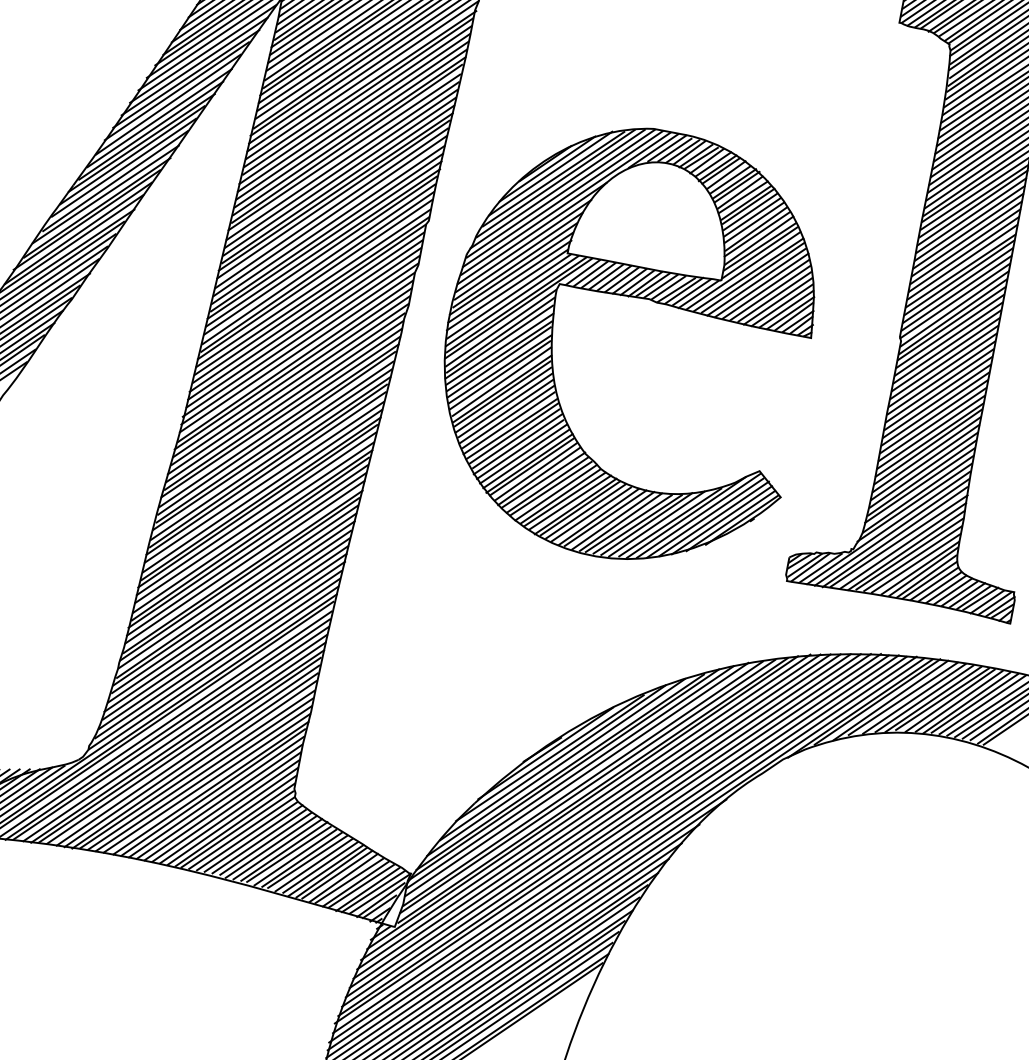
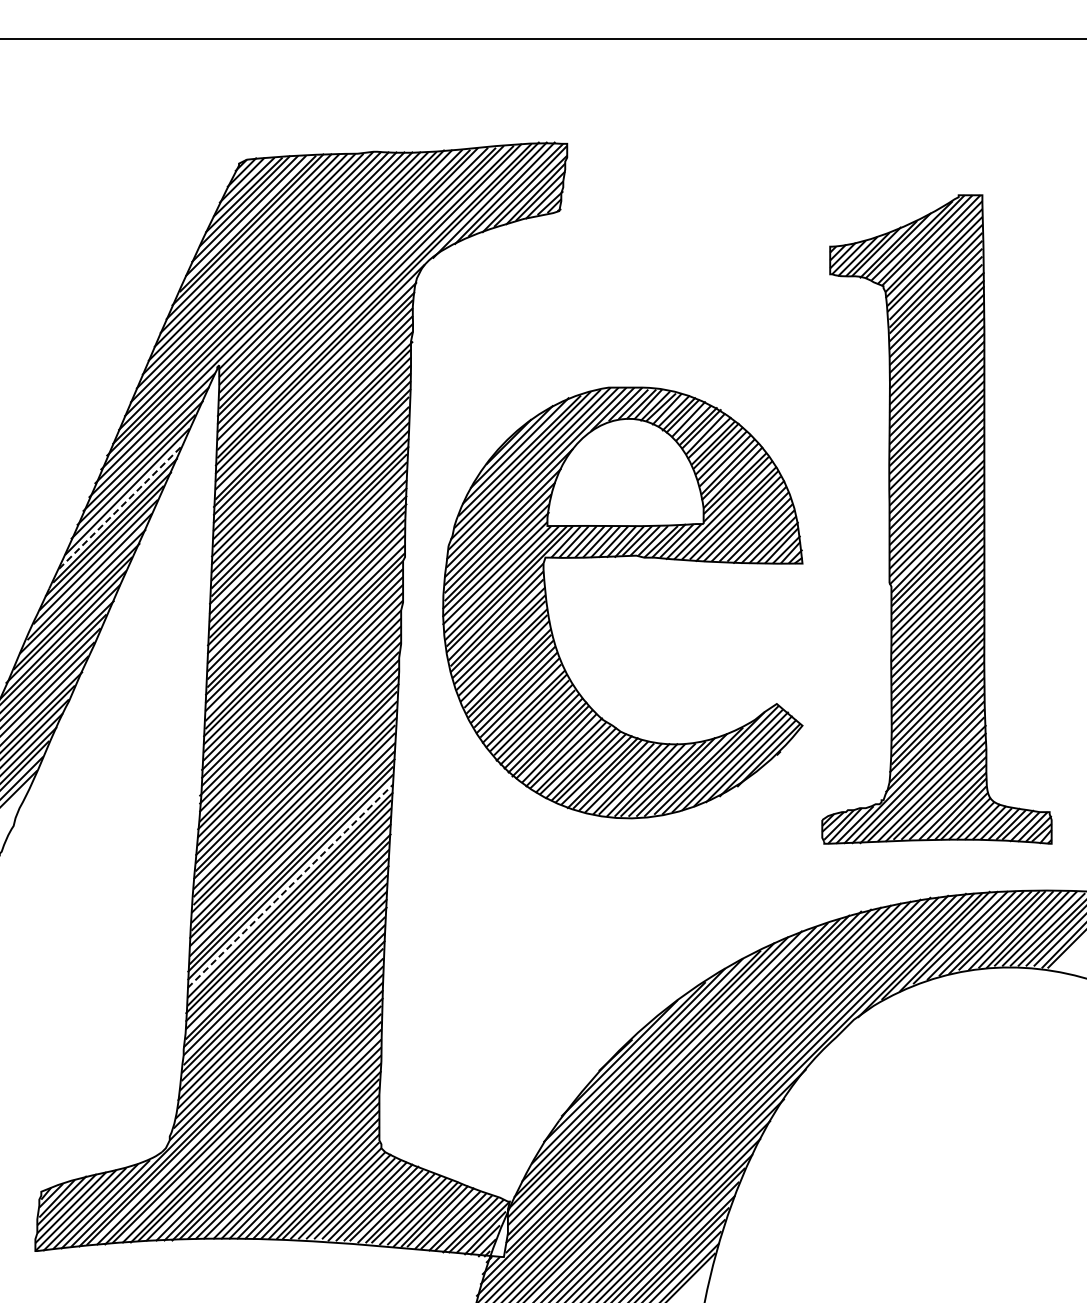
line: (159, 118) -> (121, 506), solid -> dashed
part: (635, 298) -> (622, 557), moved
line: (254, 522) -> (290, 886), solid -> dashed

